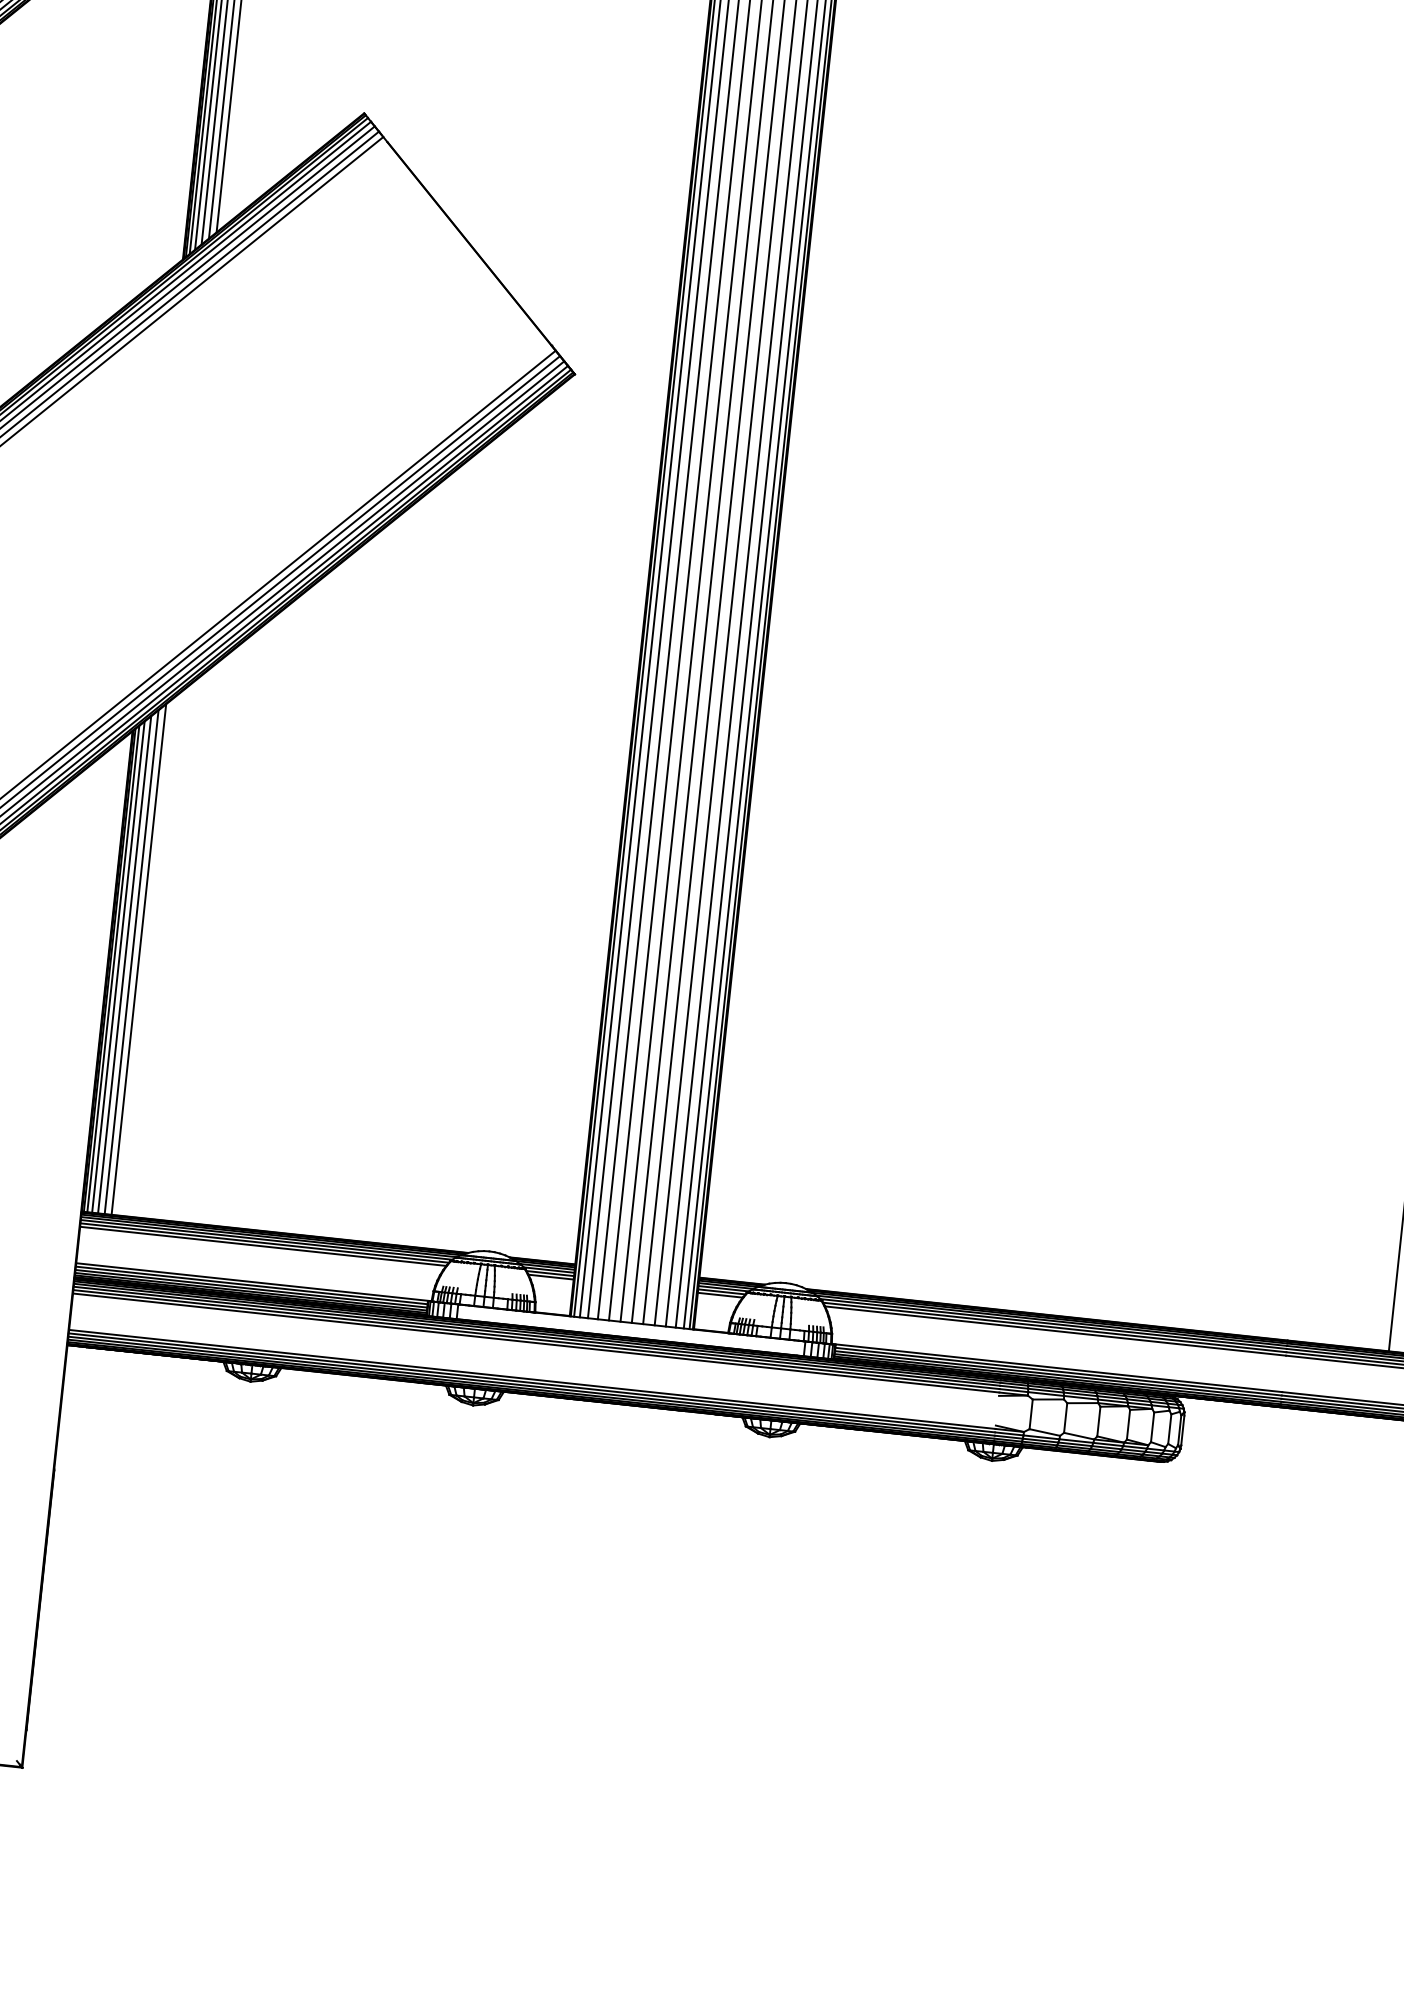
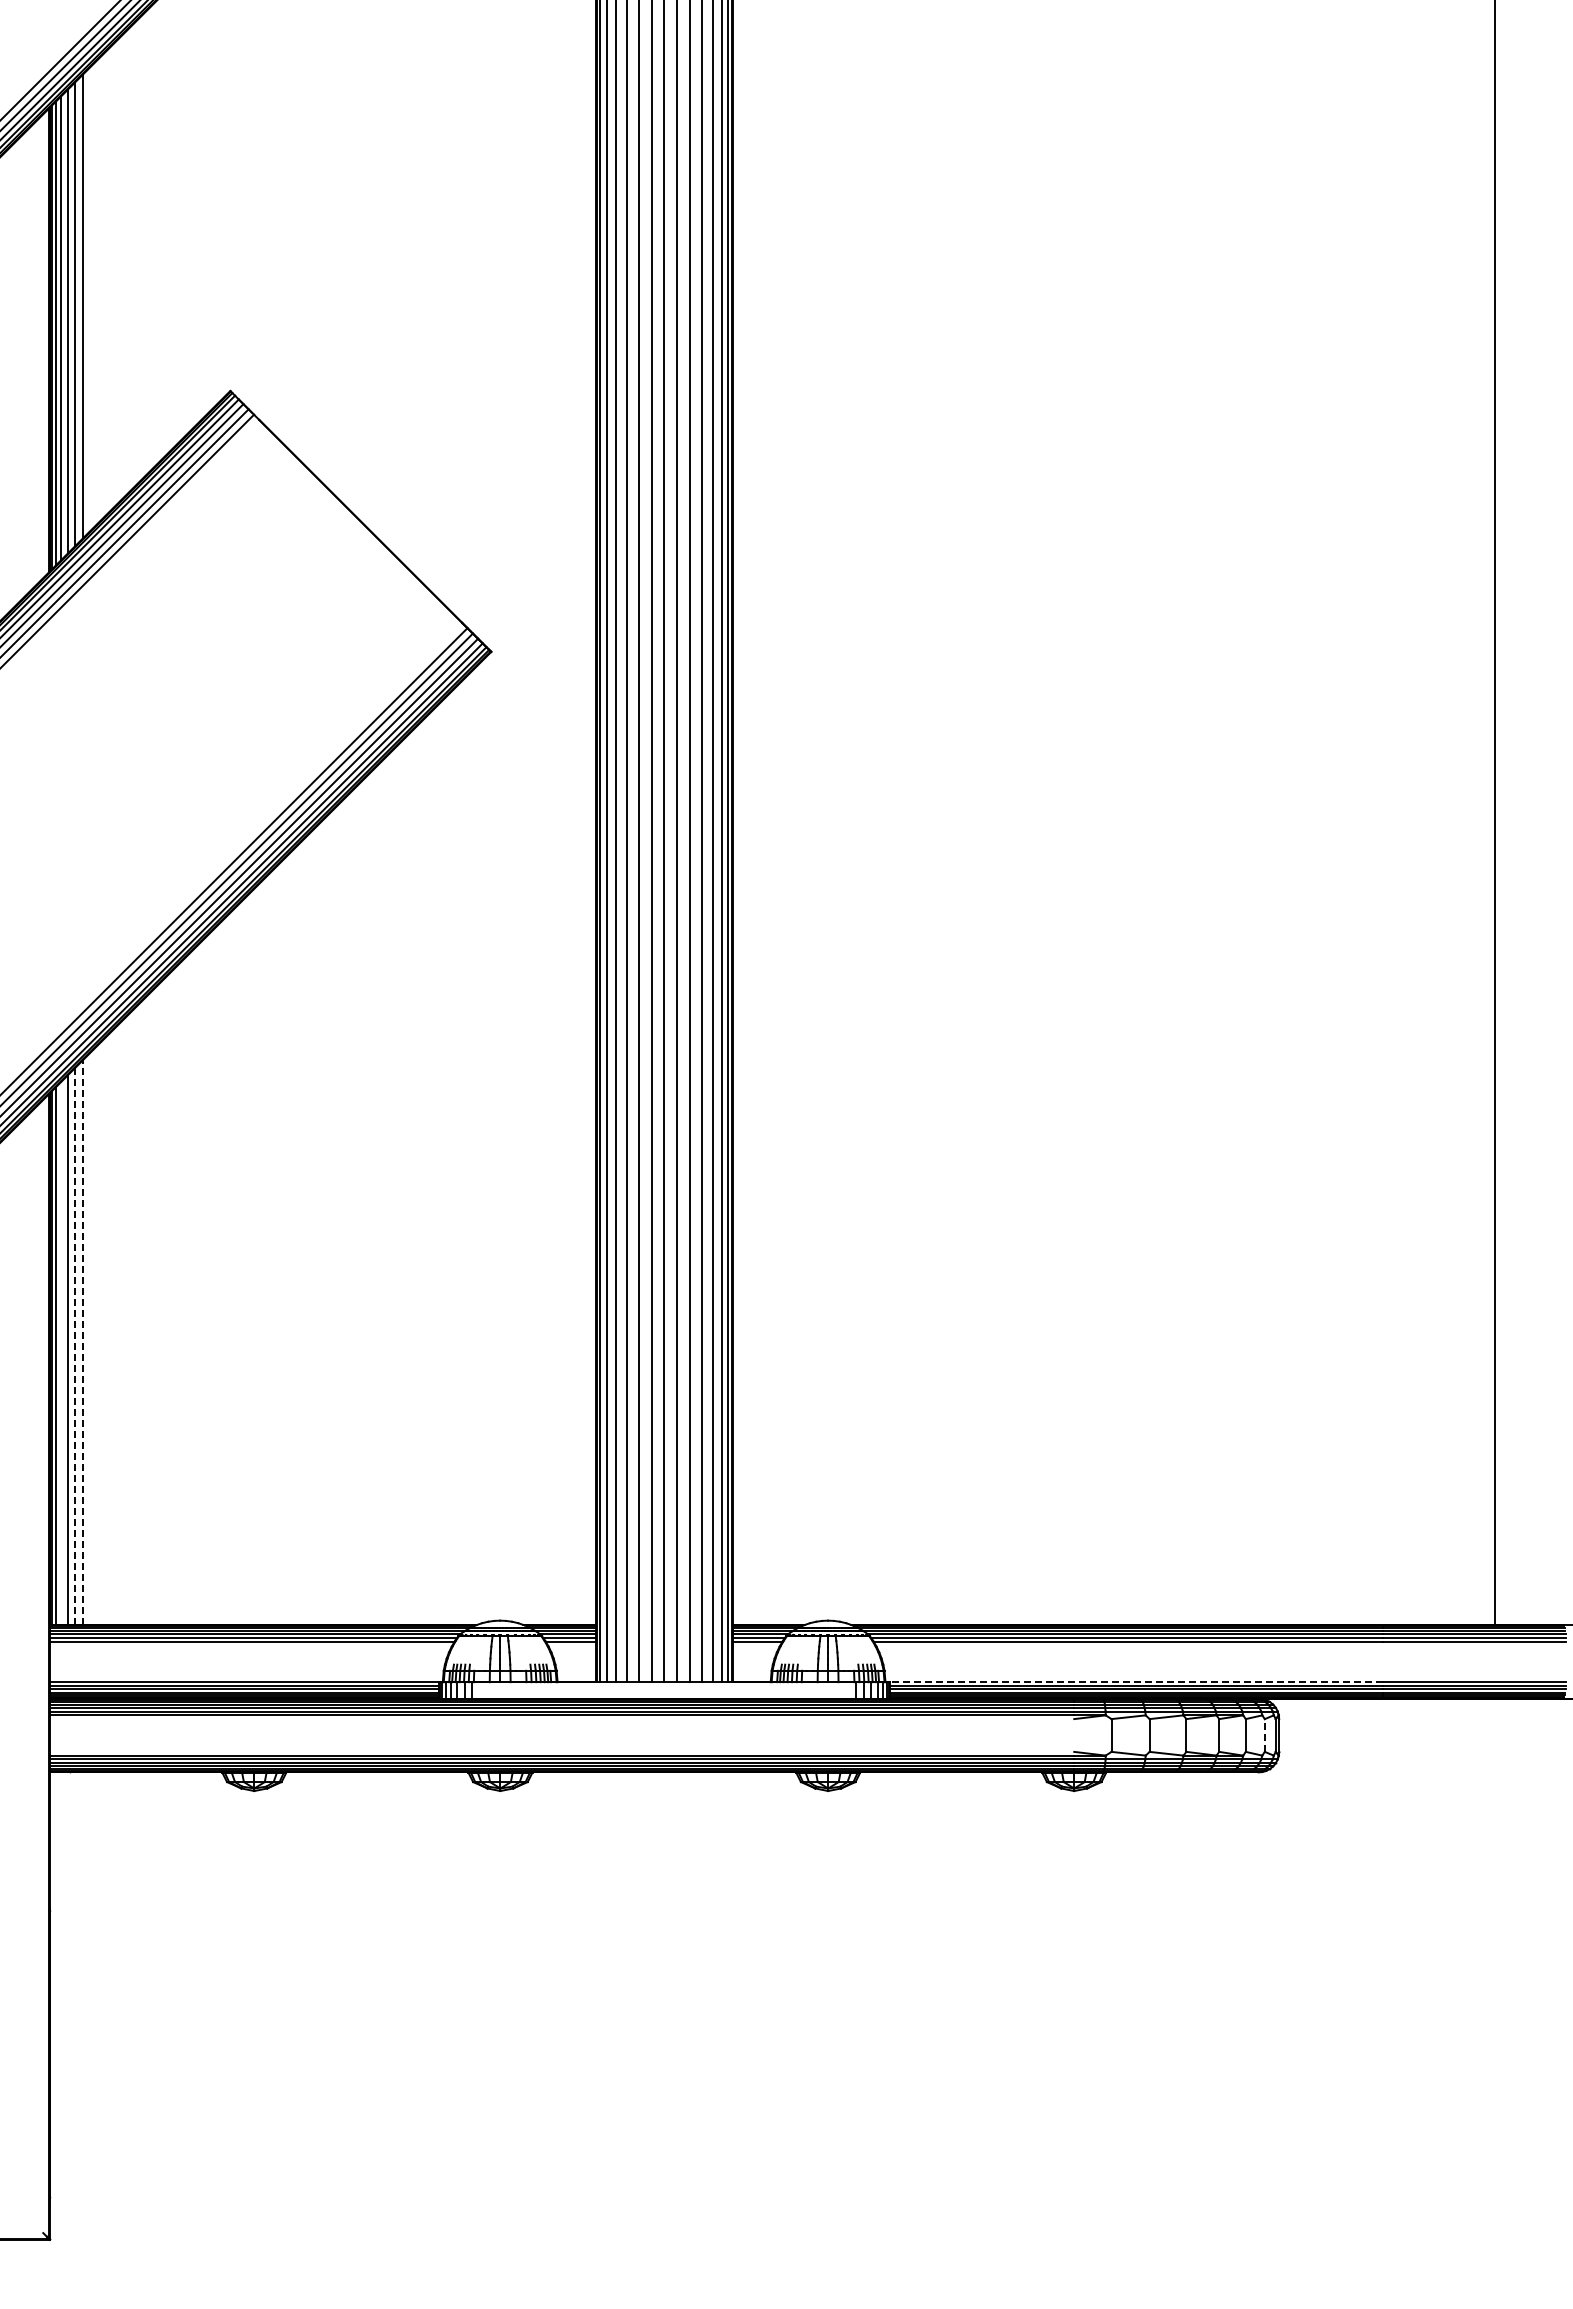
line: (138, 959) -> (82, 1342), solid -> dashed
line: (131, 961) -> (75, 1345), solid -> dashed
line: (118, 966) -> (61, 1352), removed
line: (1057, 1367) -> (1134, 1681), solid -> dashed
line: (1169, 1428) -> (1264, 1734), solid -> dashed

